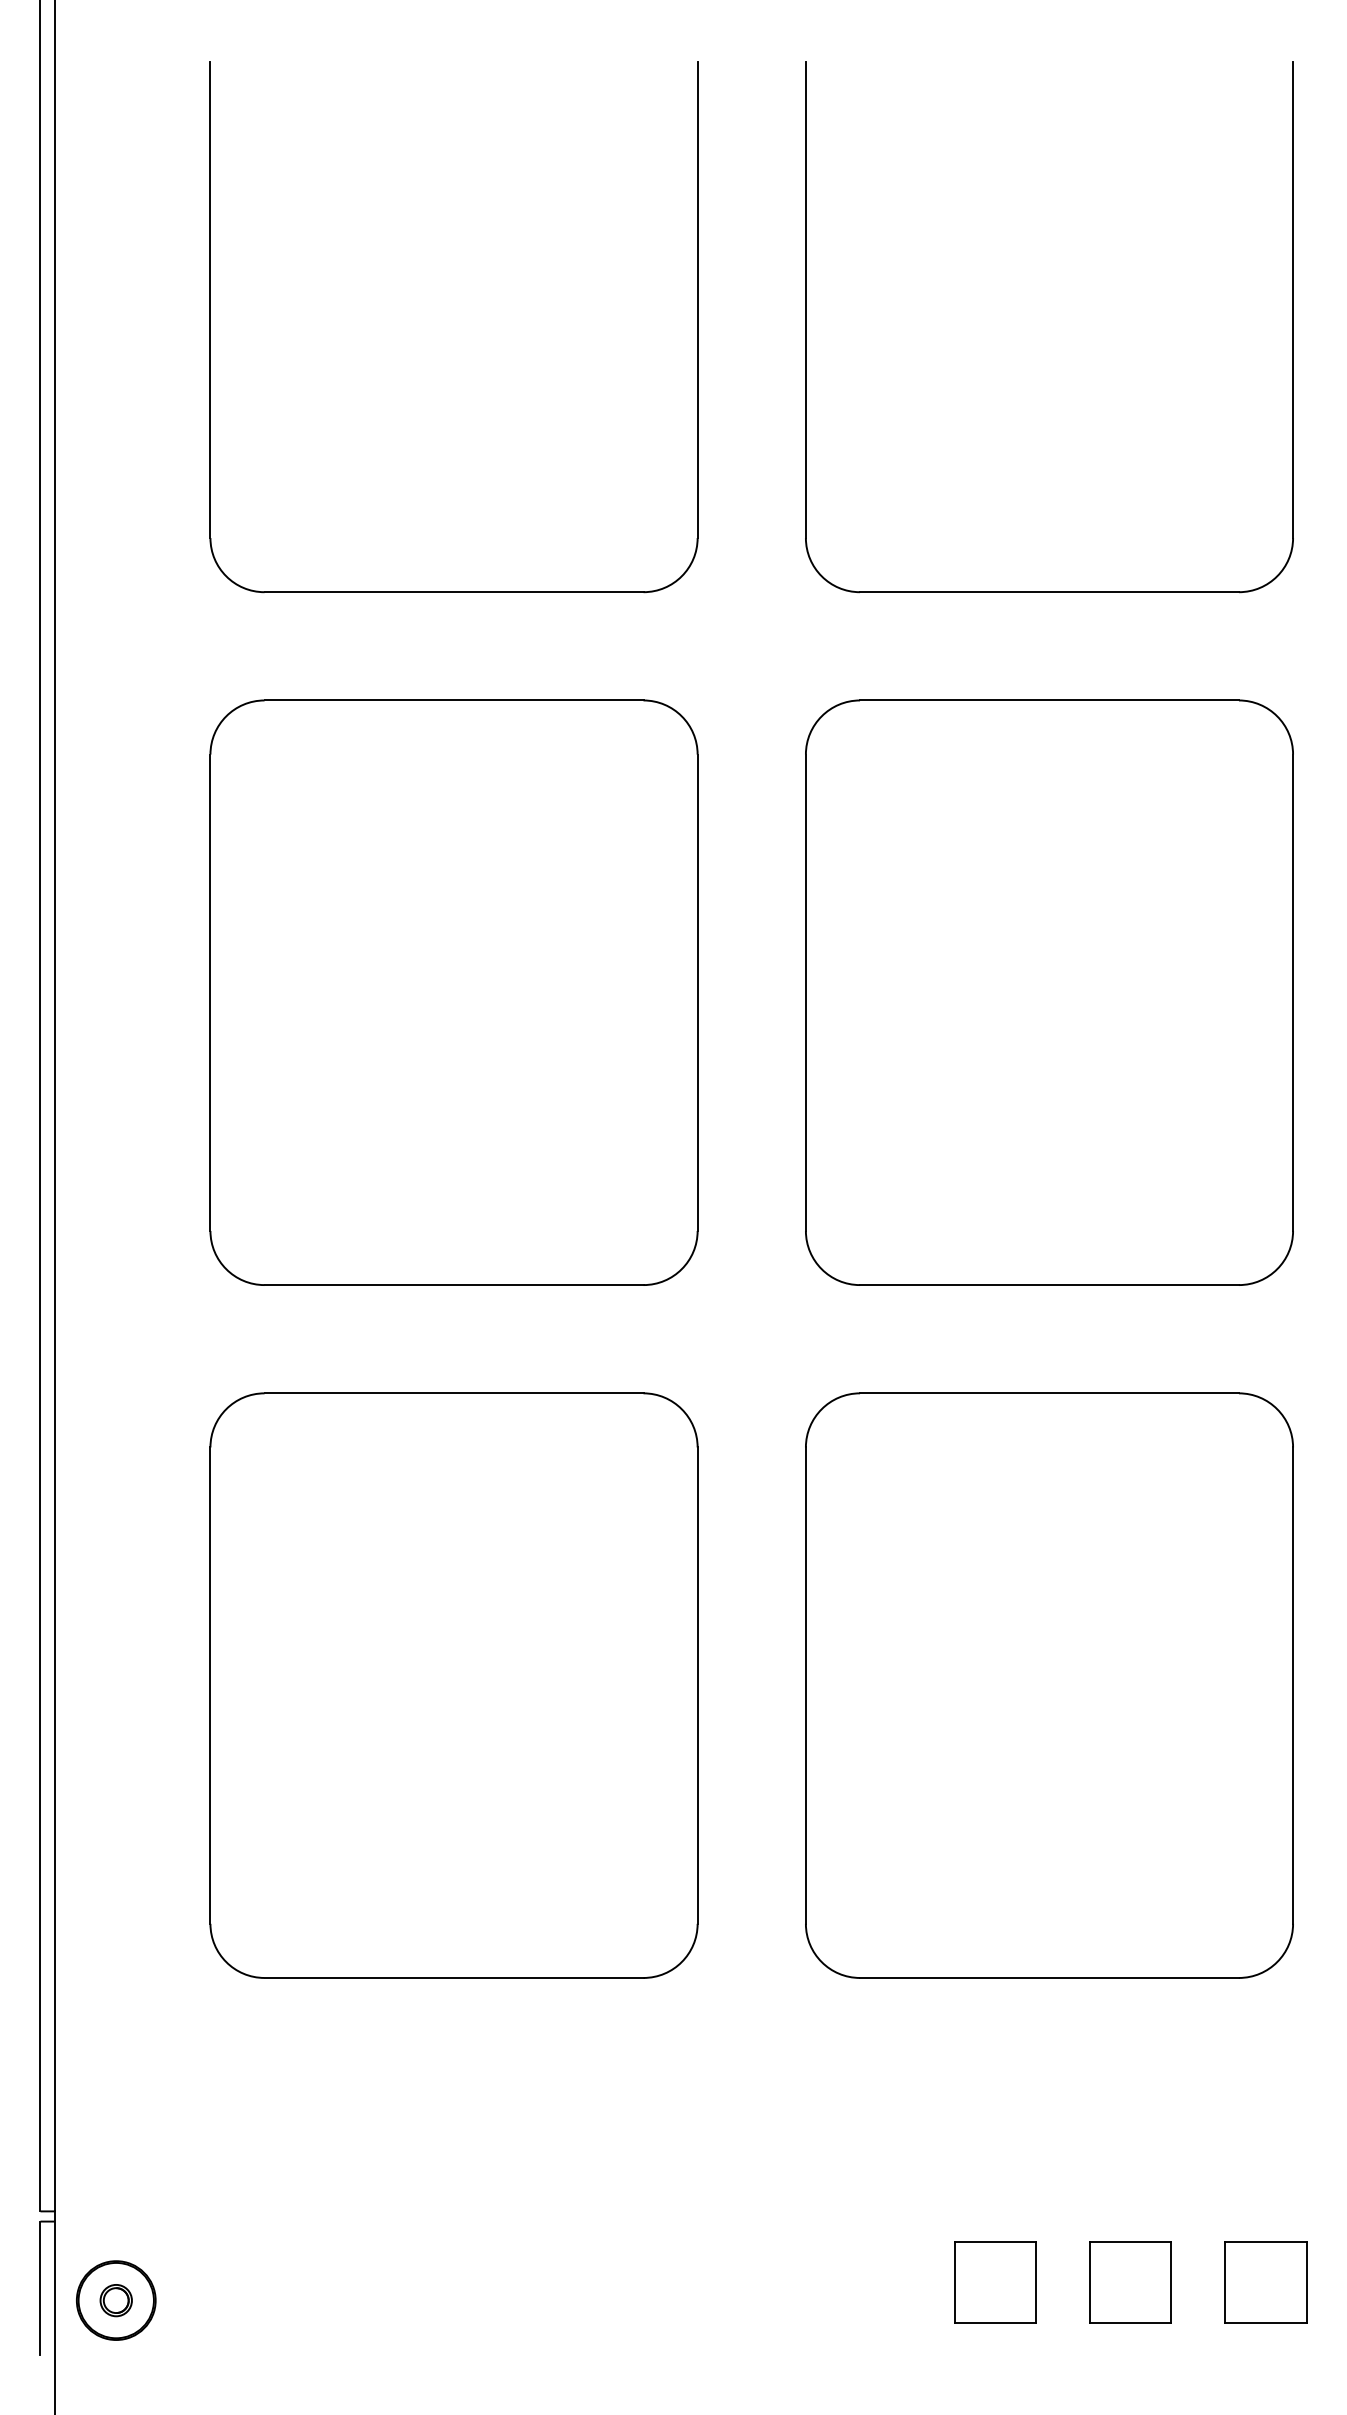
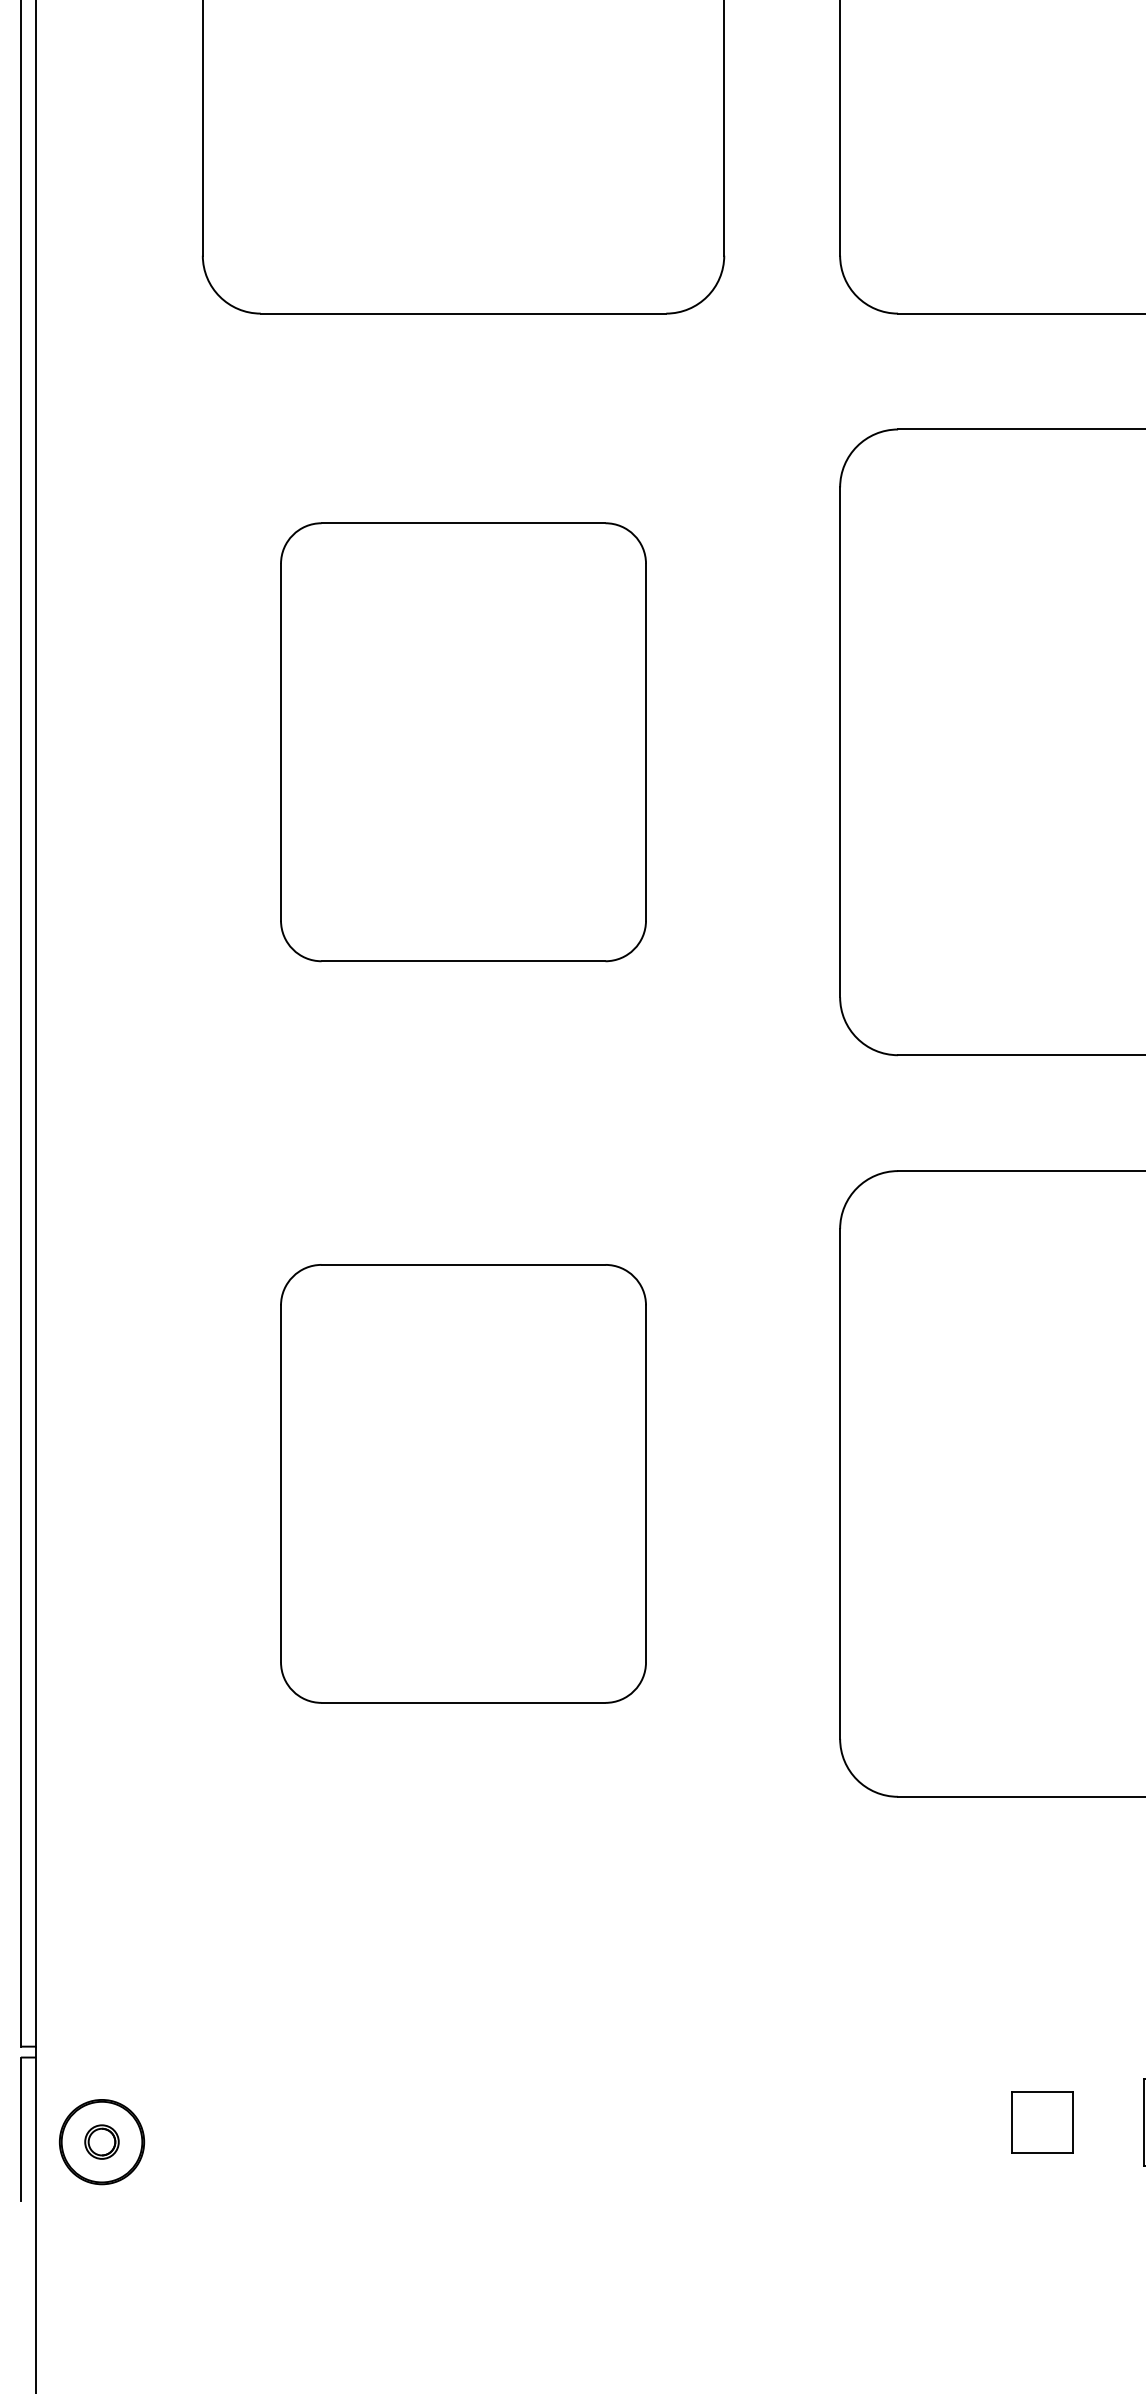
part: (453, 992) -> (462, 742), size x0.7
part: (453, 1685) -> (462, 1483), size x0.7
part: (995, 2282) -> (1043, 2122), size x0.7

